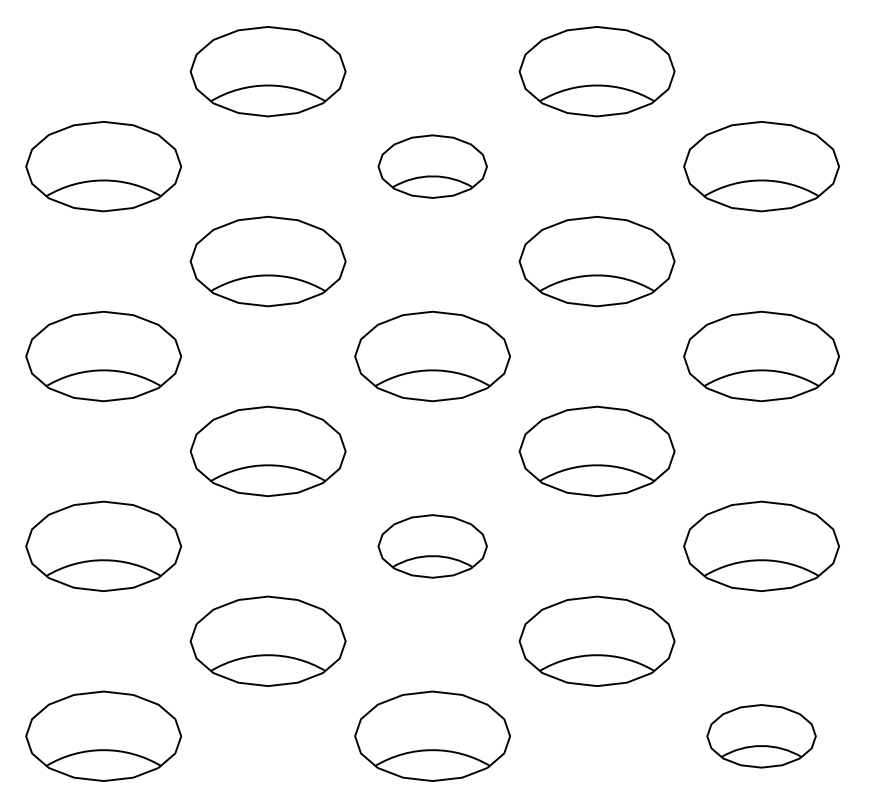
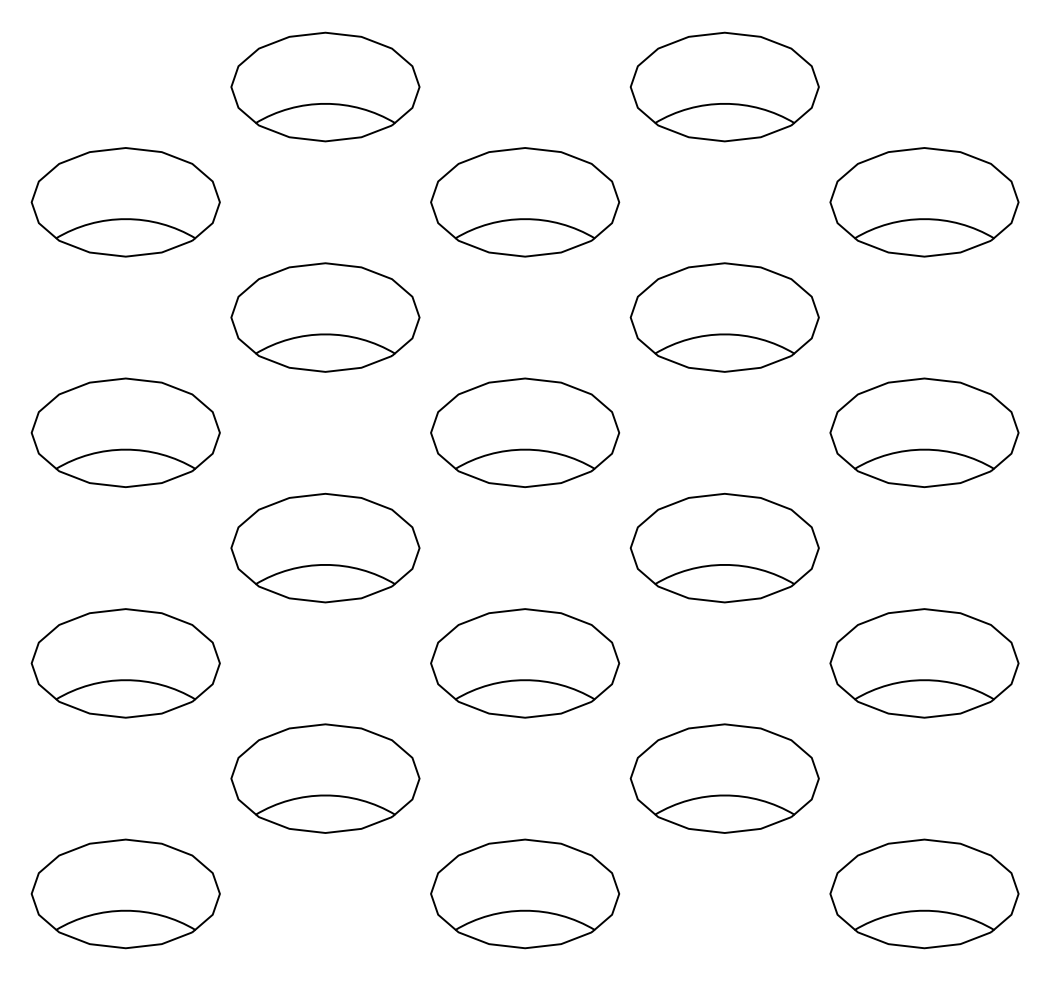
part: (432, 166) -> (525, 202), size x1.43
part: (432, 546) -> (525, 663), size x1.43
part: (761, 735) -> (924, 893), size x1.43

